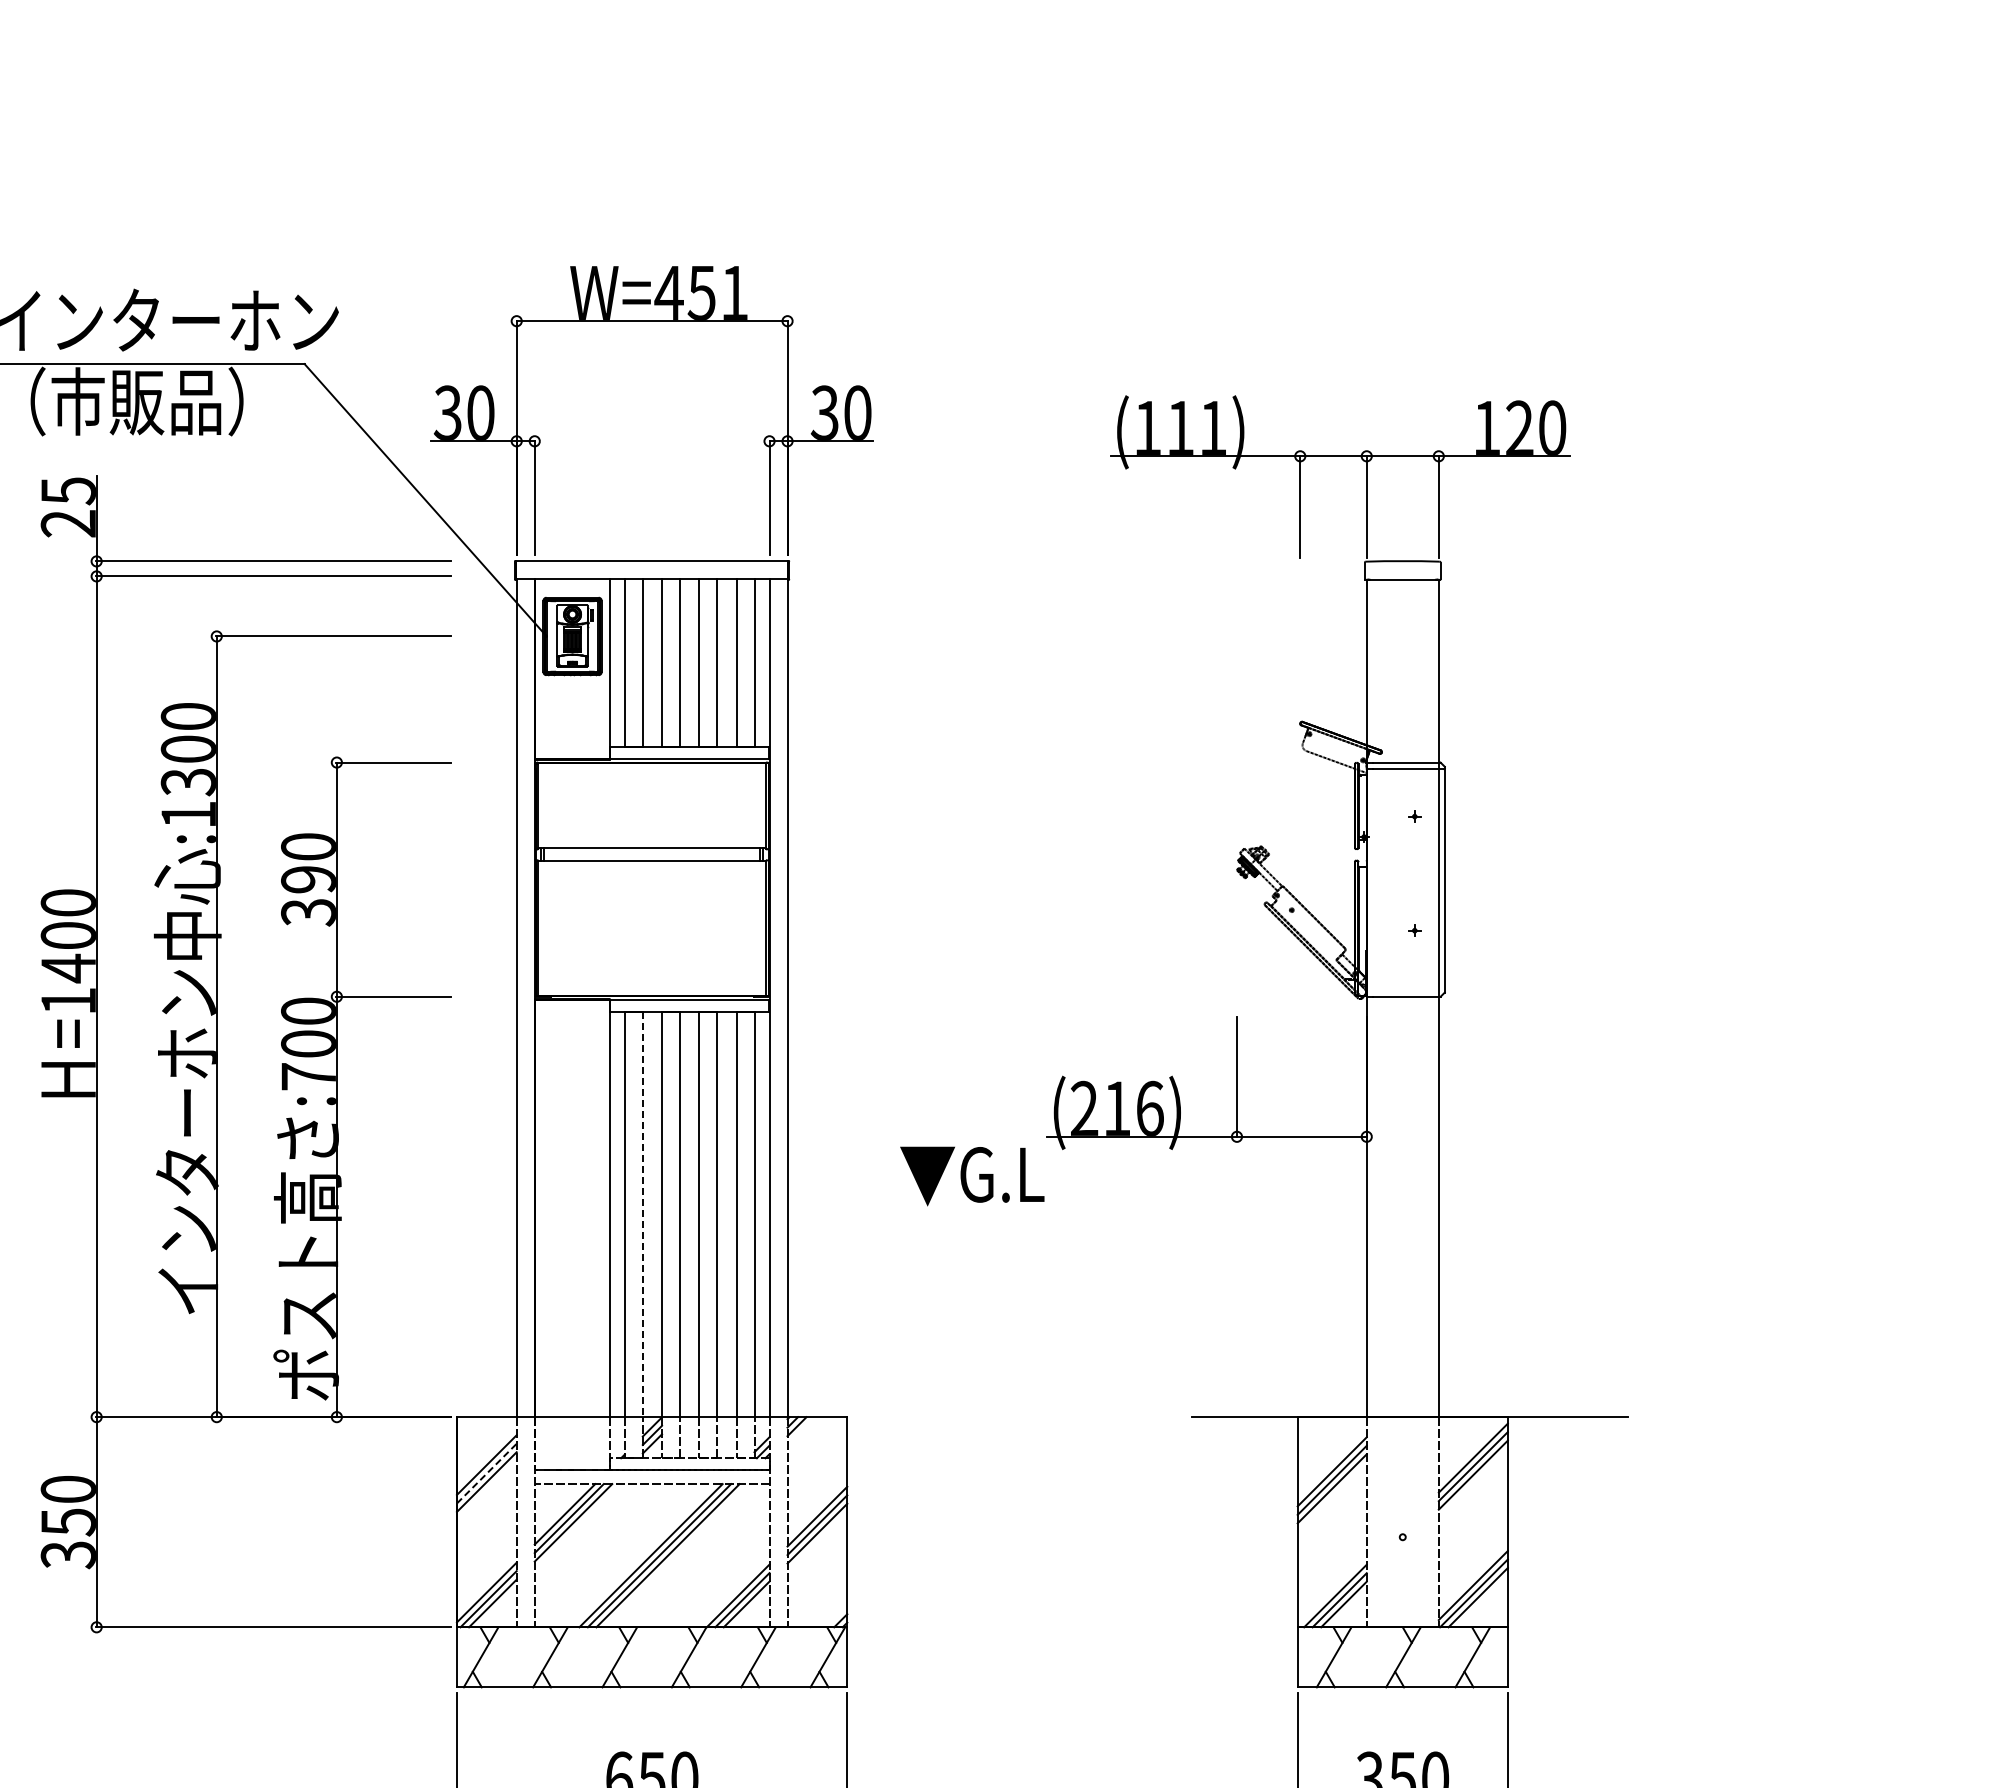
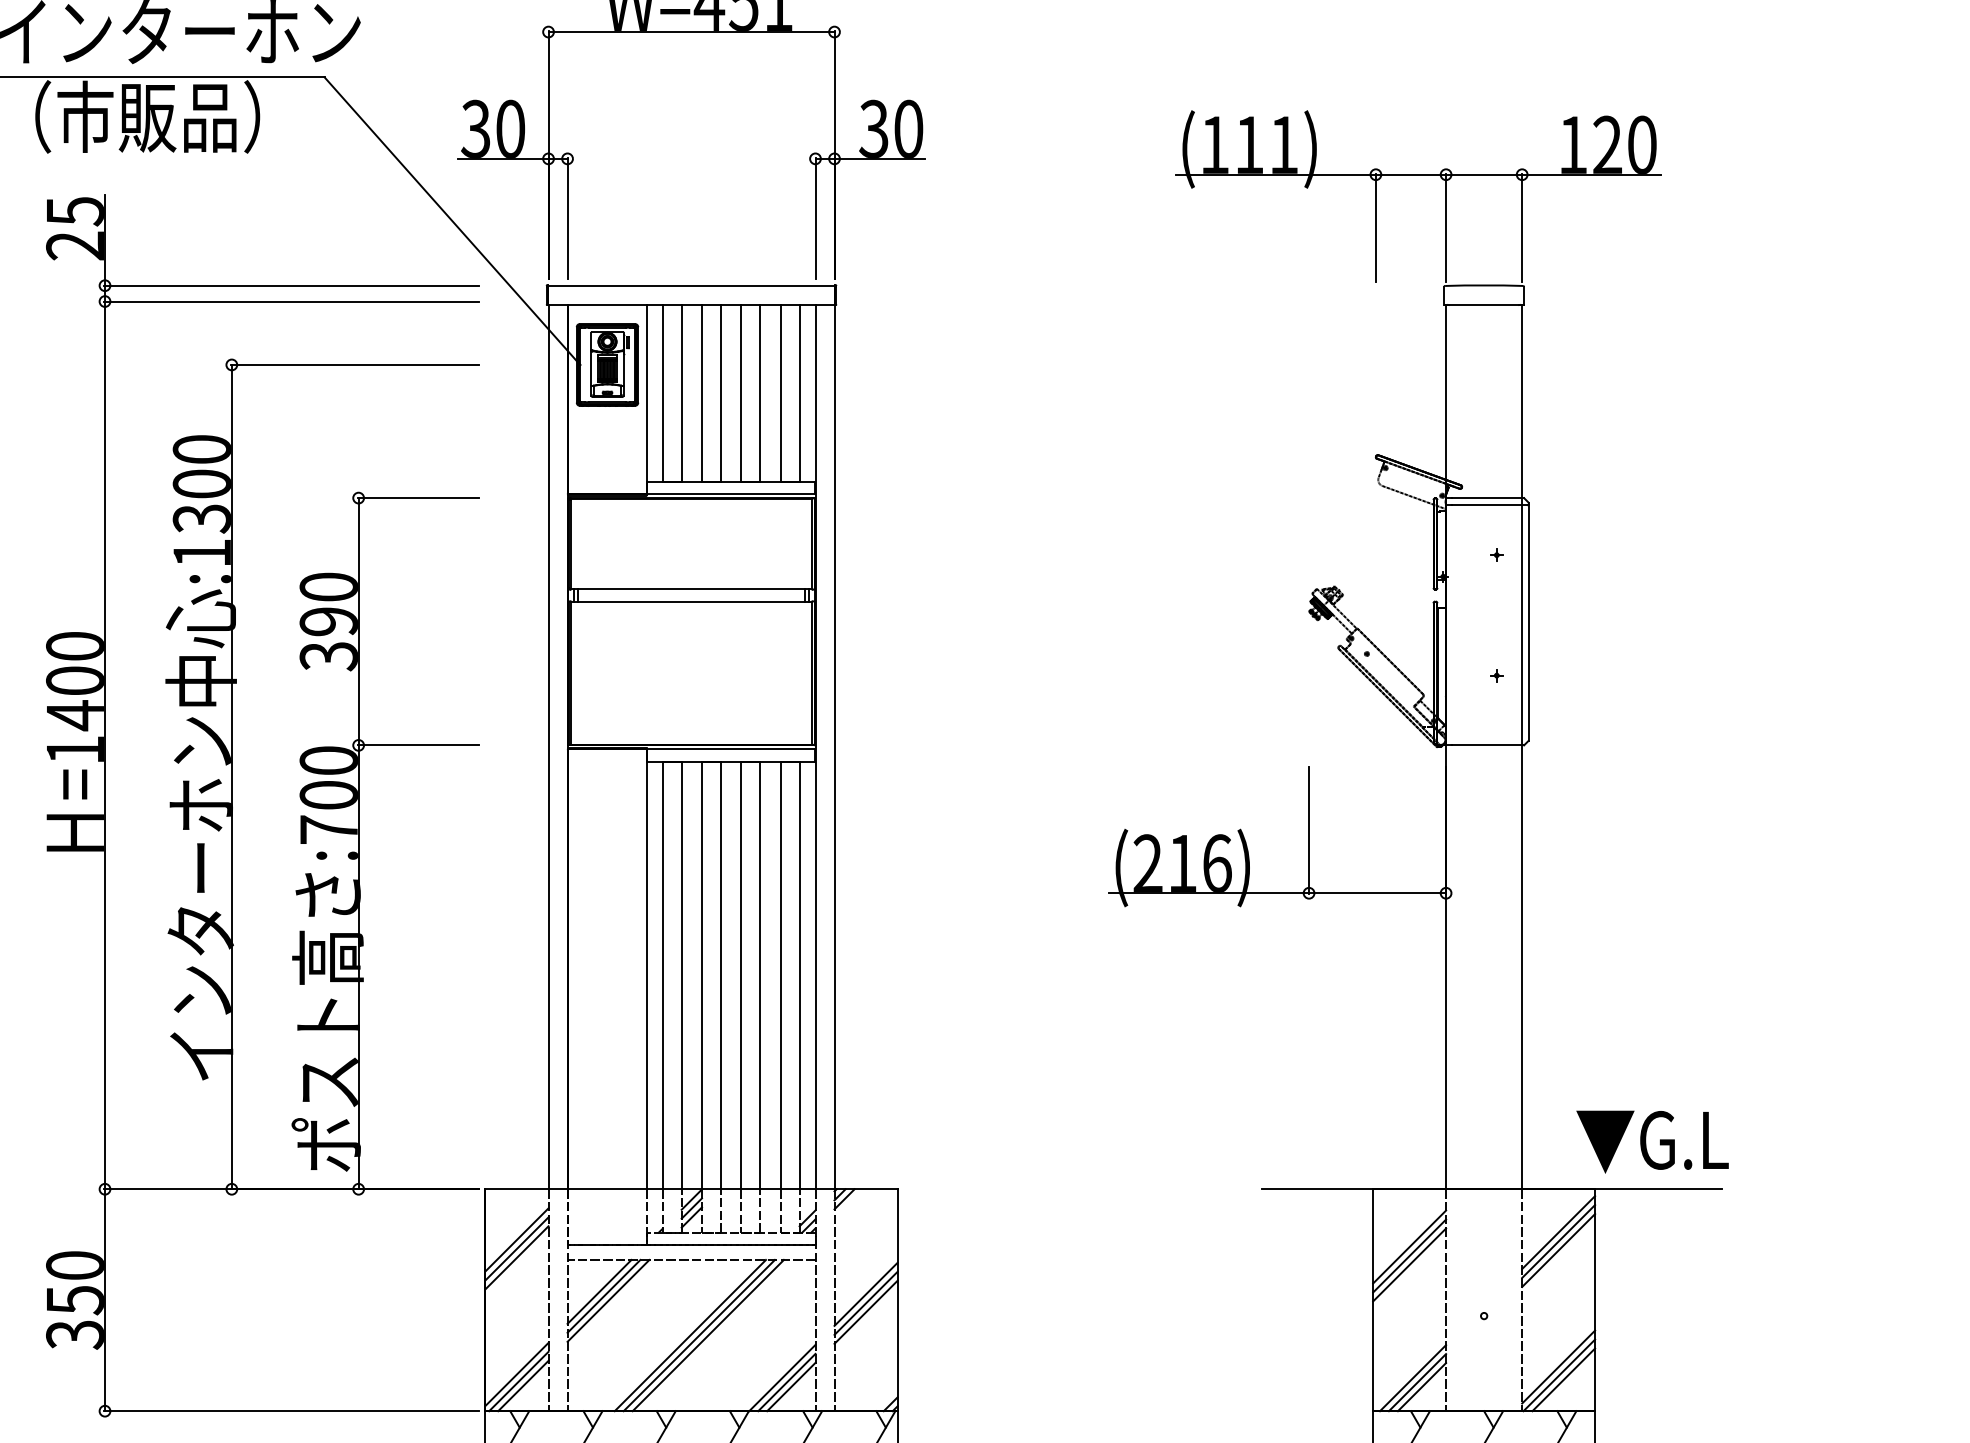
text: (972, 1176) -> (1652, 1142), moved
line: (642, 1215) -> (681, 976), dashed -> solid
line: (487, 1473) -> (517, 1248), dashed -> solid

